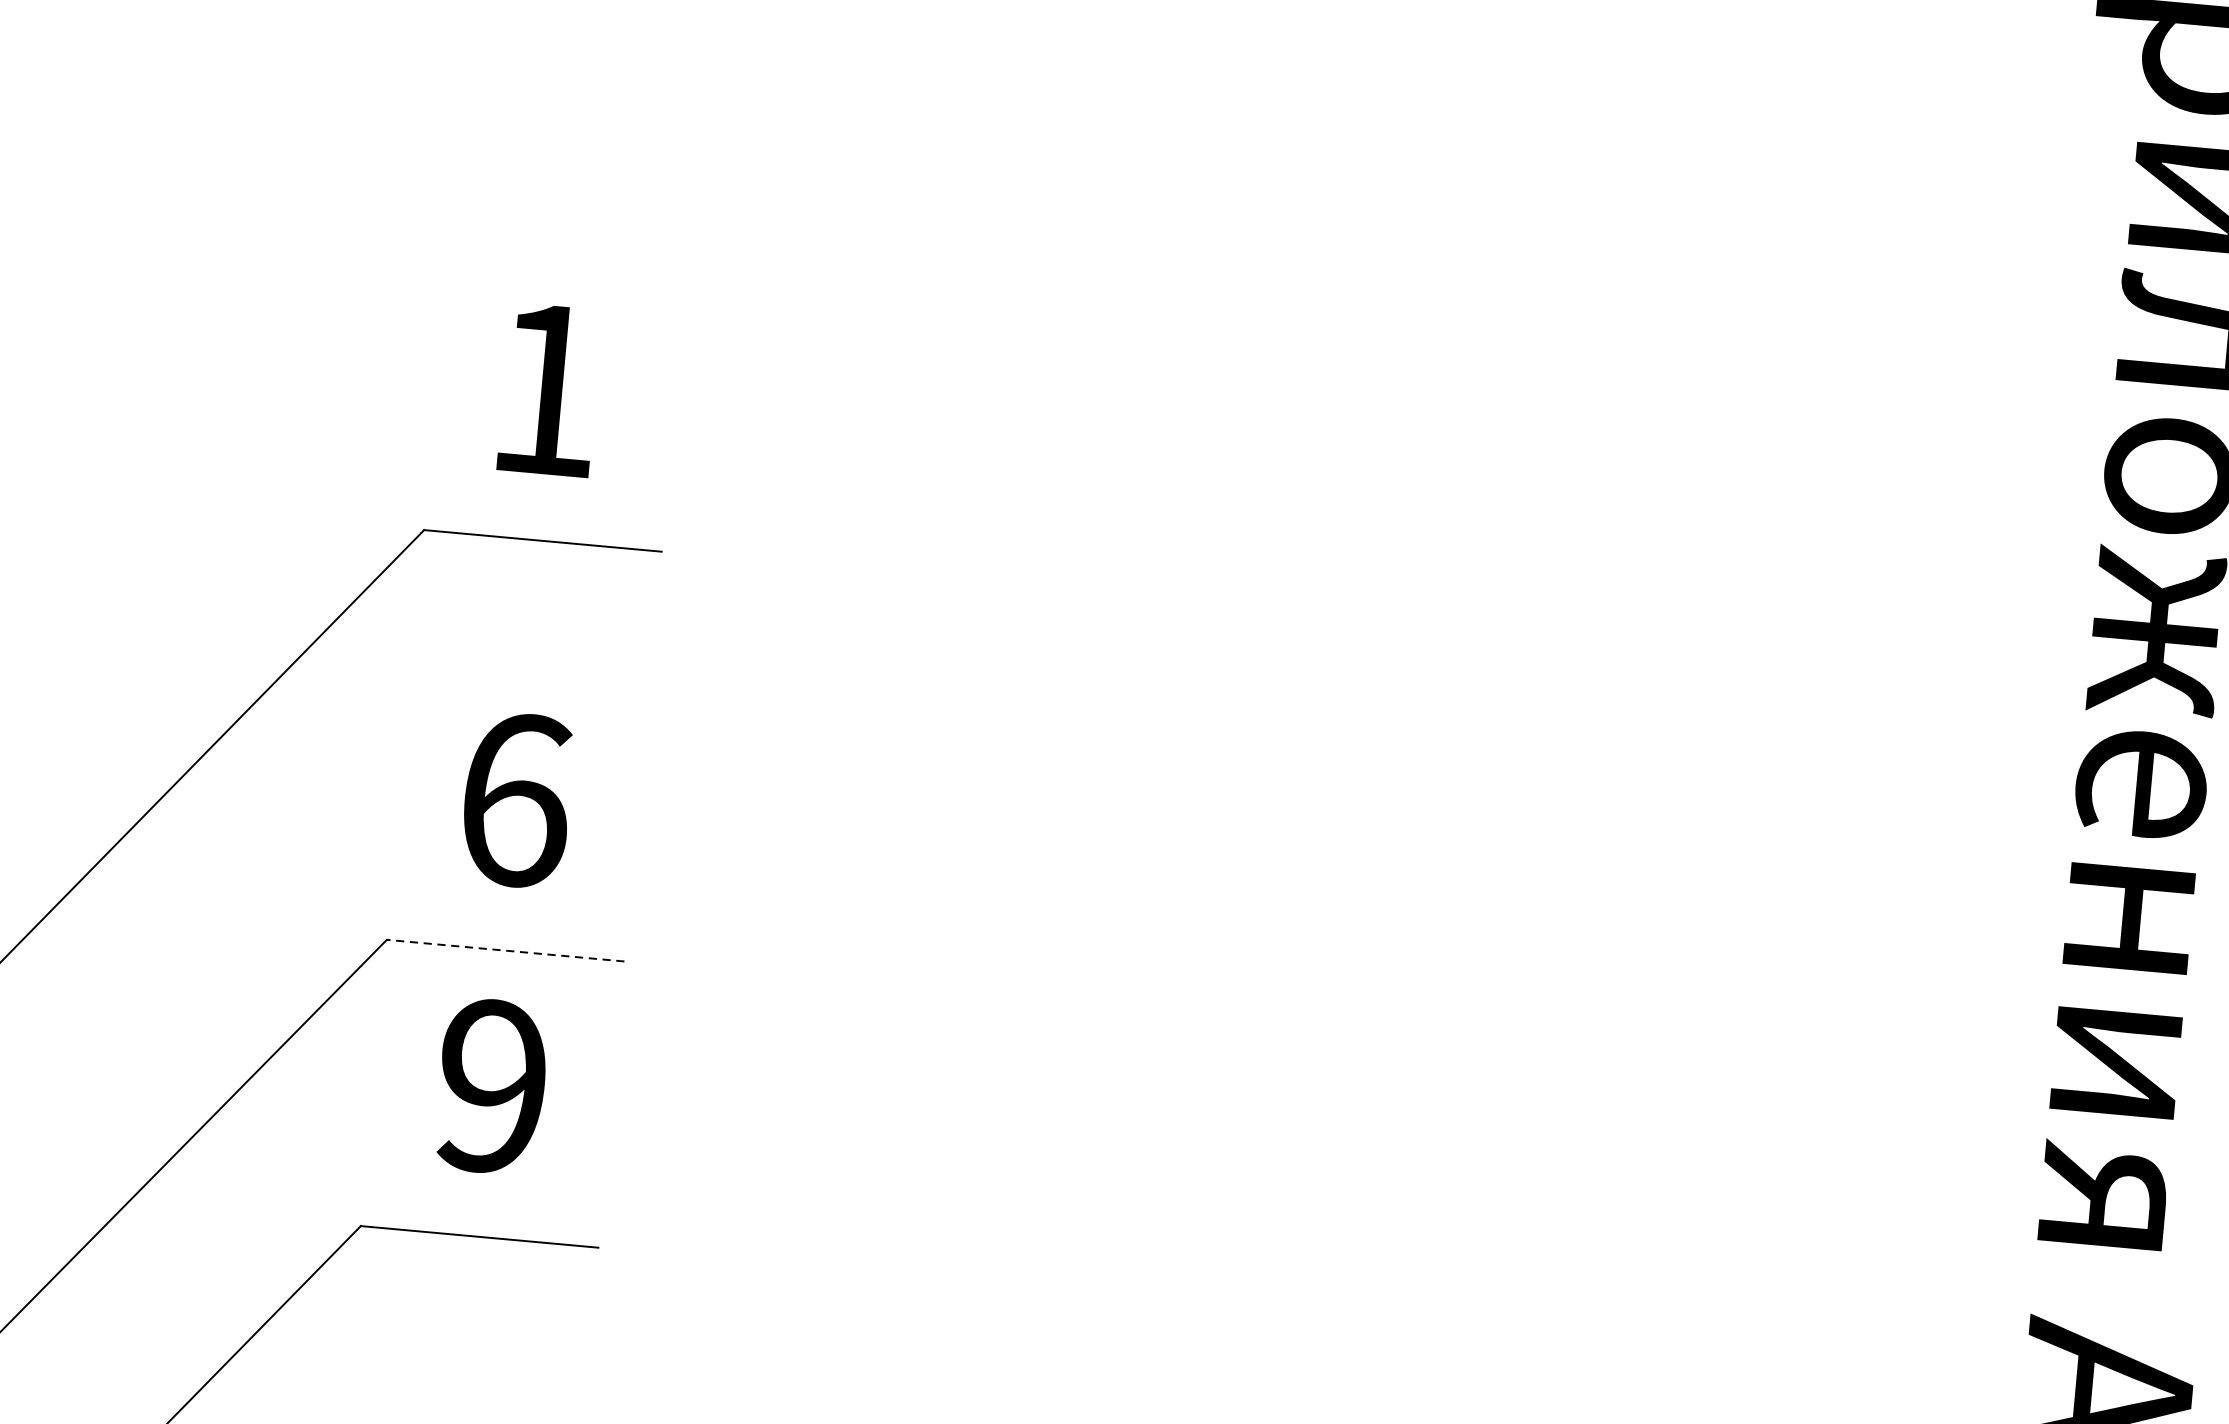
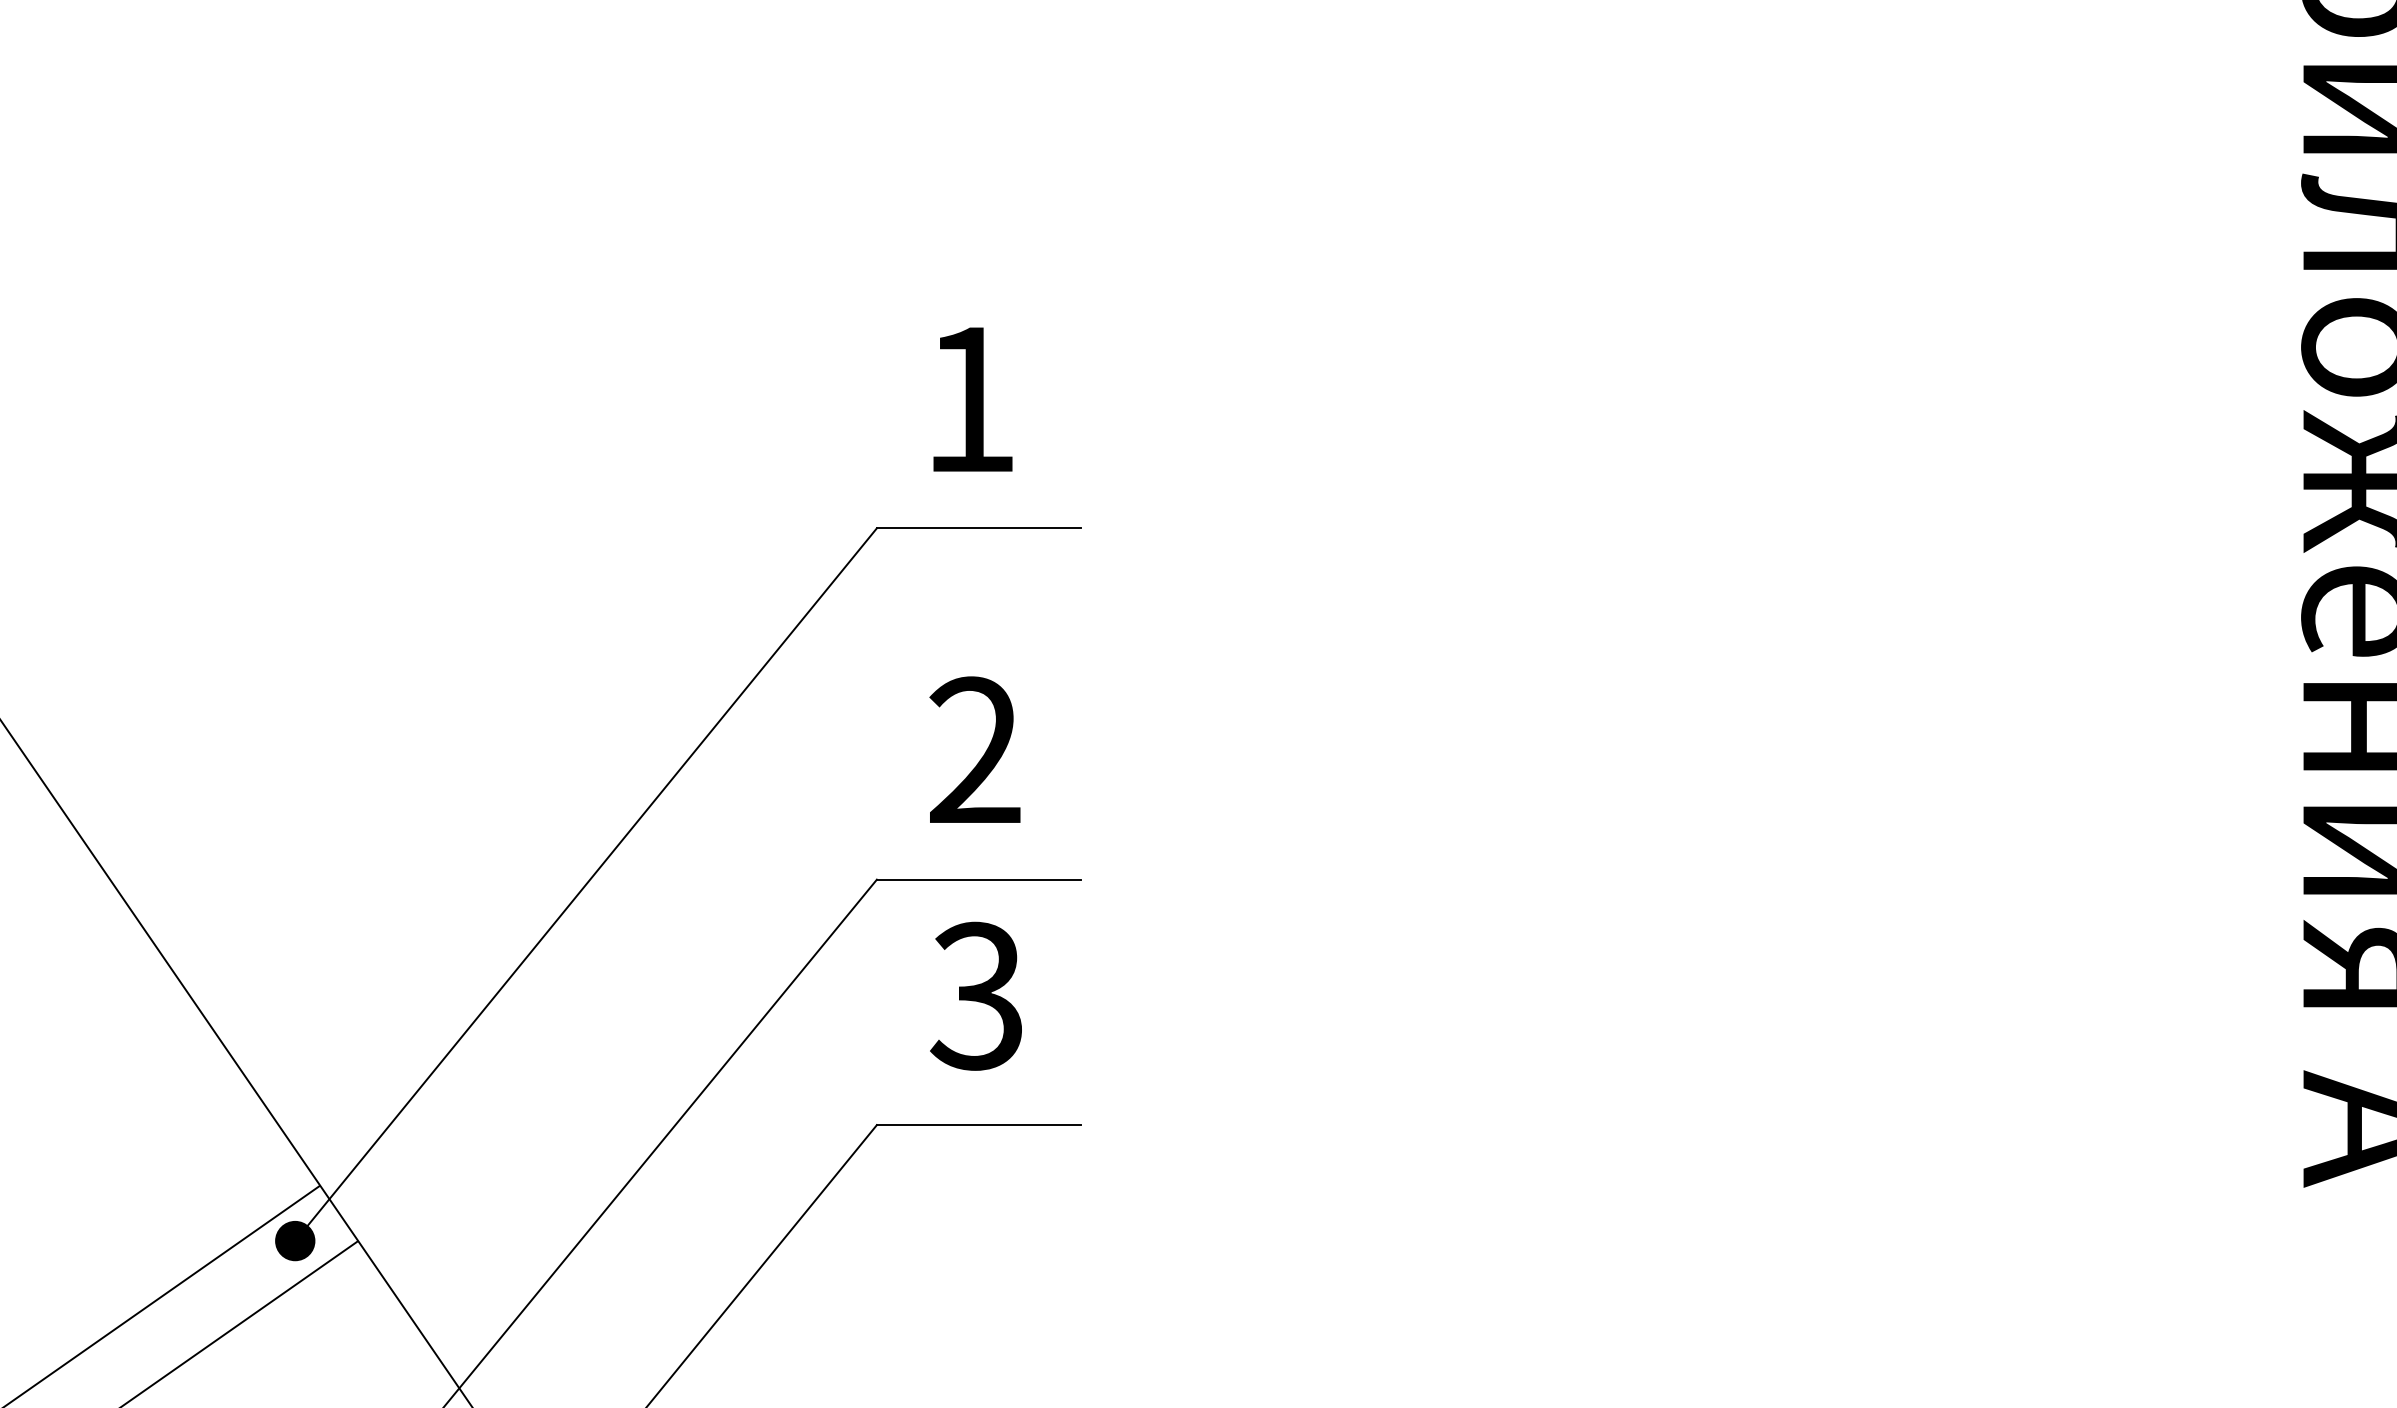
text: (515, 799) -> (975, 750), 6 -> 2
line: (505, 950) -> (978, 879), dashed -> solid
text: (490, 1085) -> (976, 995), 9 -> 3

